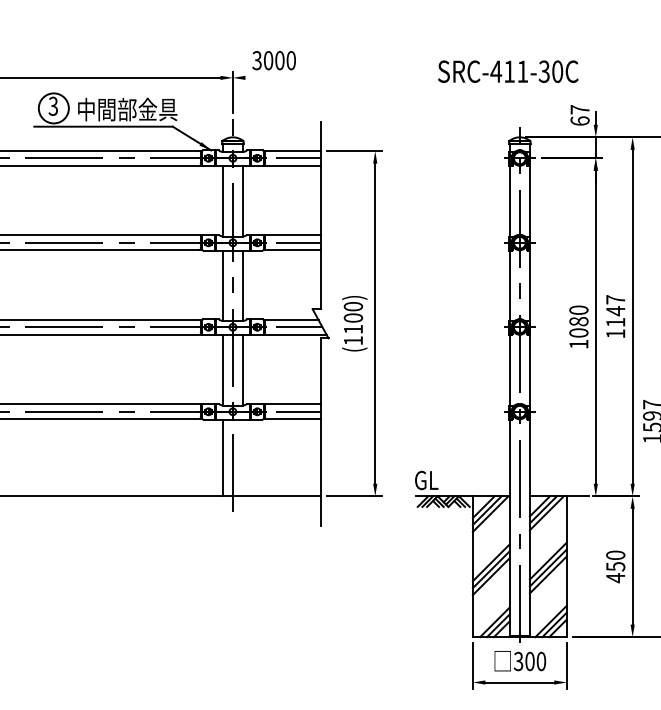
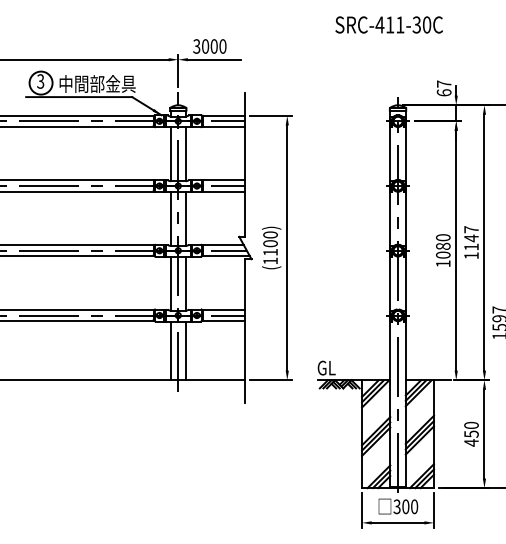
text: (507, 71) -> (388, 24), moved
line: (278, 77) -> (213, 59), added
line: (243, 457) -> (186, 350), added

